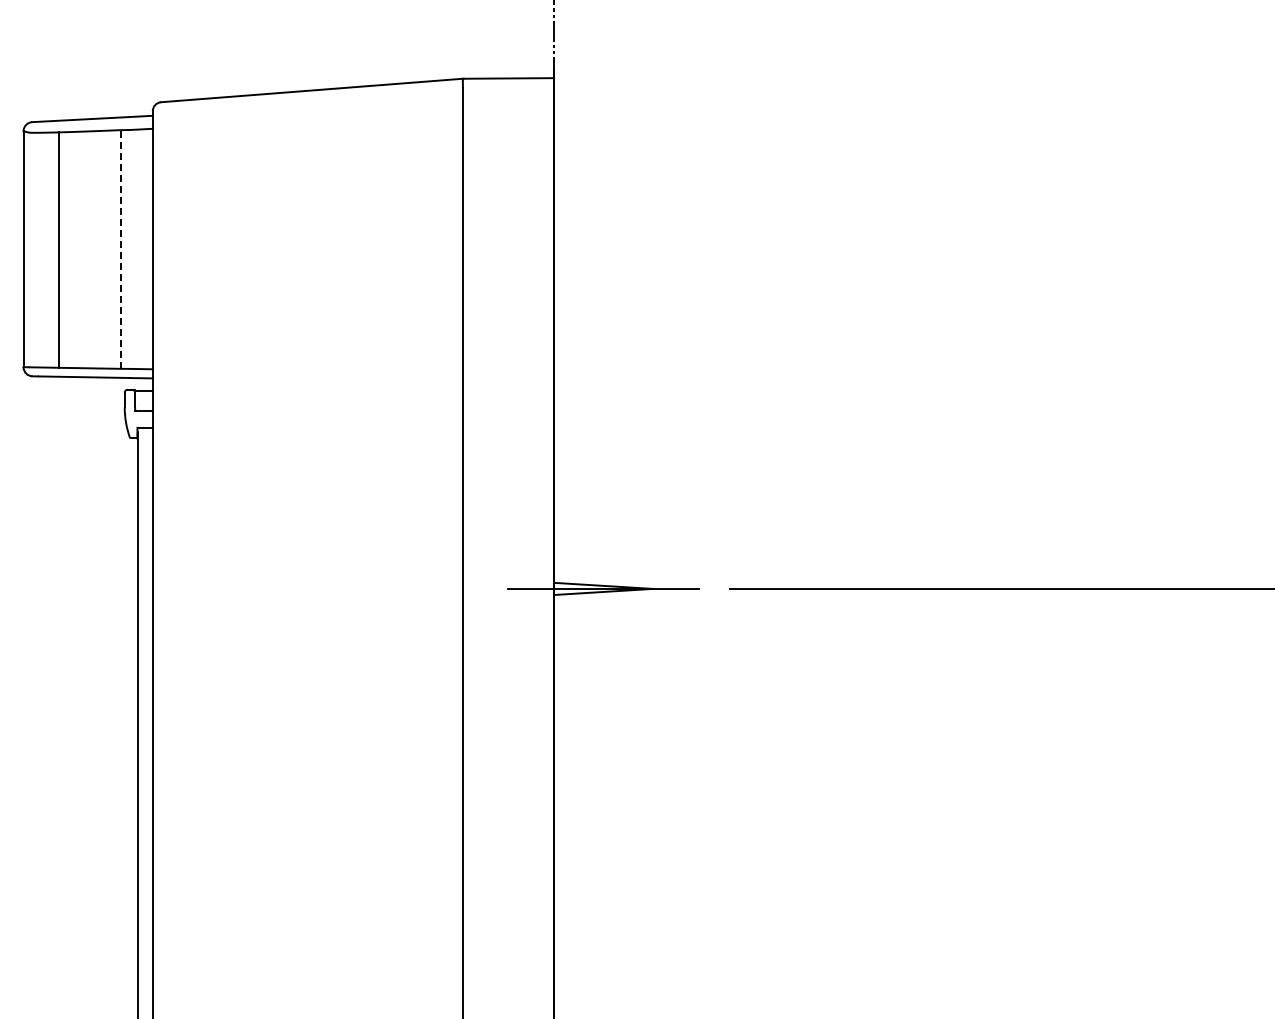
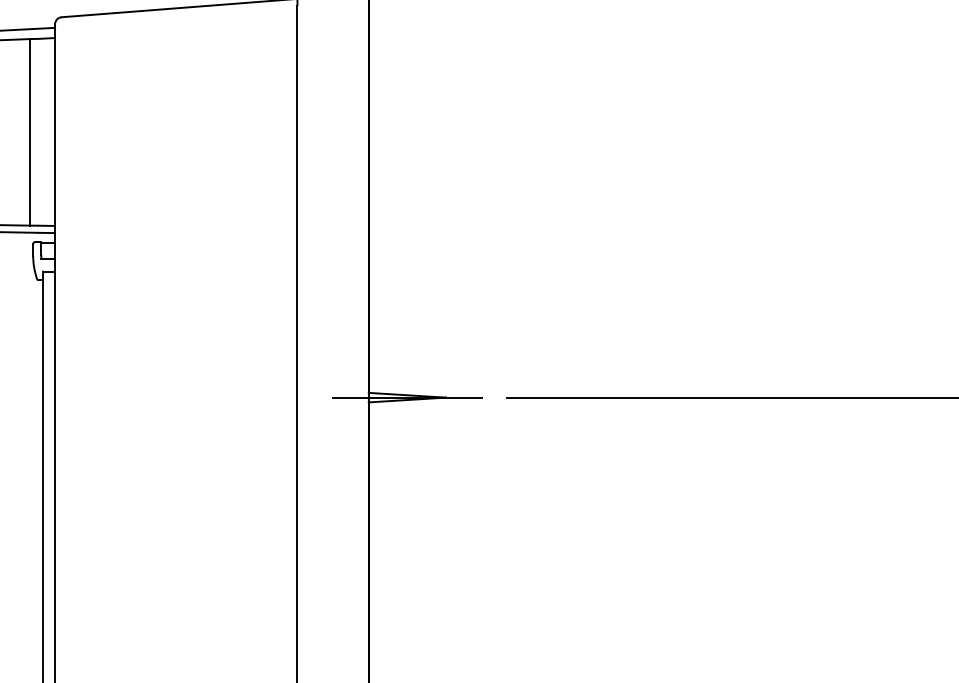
line: (120, 248) -> (29, 131), dashed -> solid

